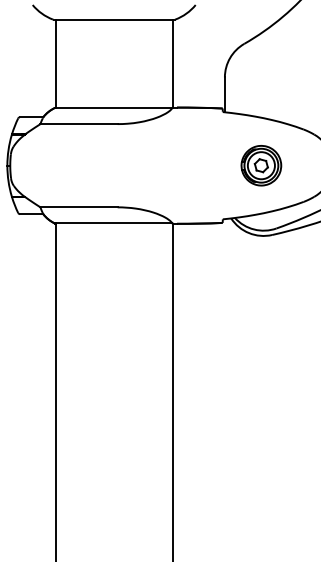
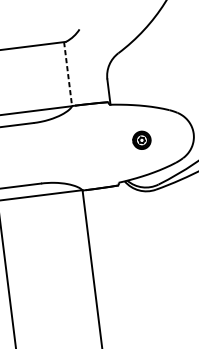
line: (172, 64) -> (68, 74), solid -> dashed
part: (261, 165) -> (141, 140), size x0.6

